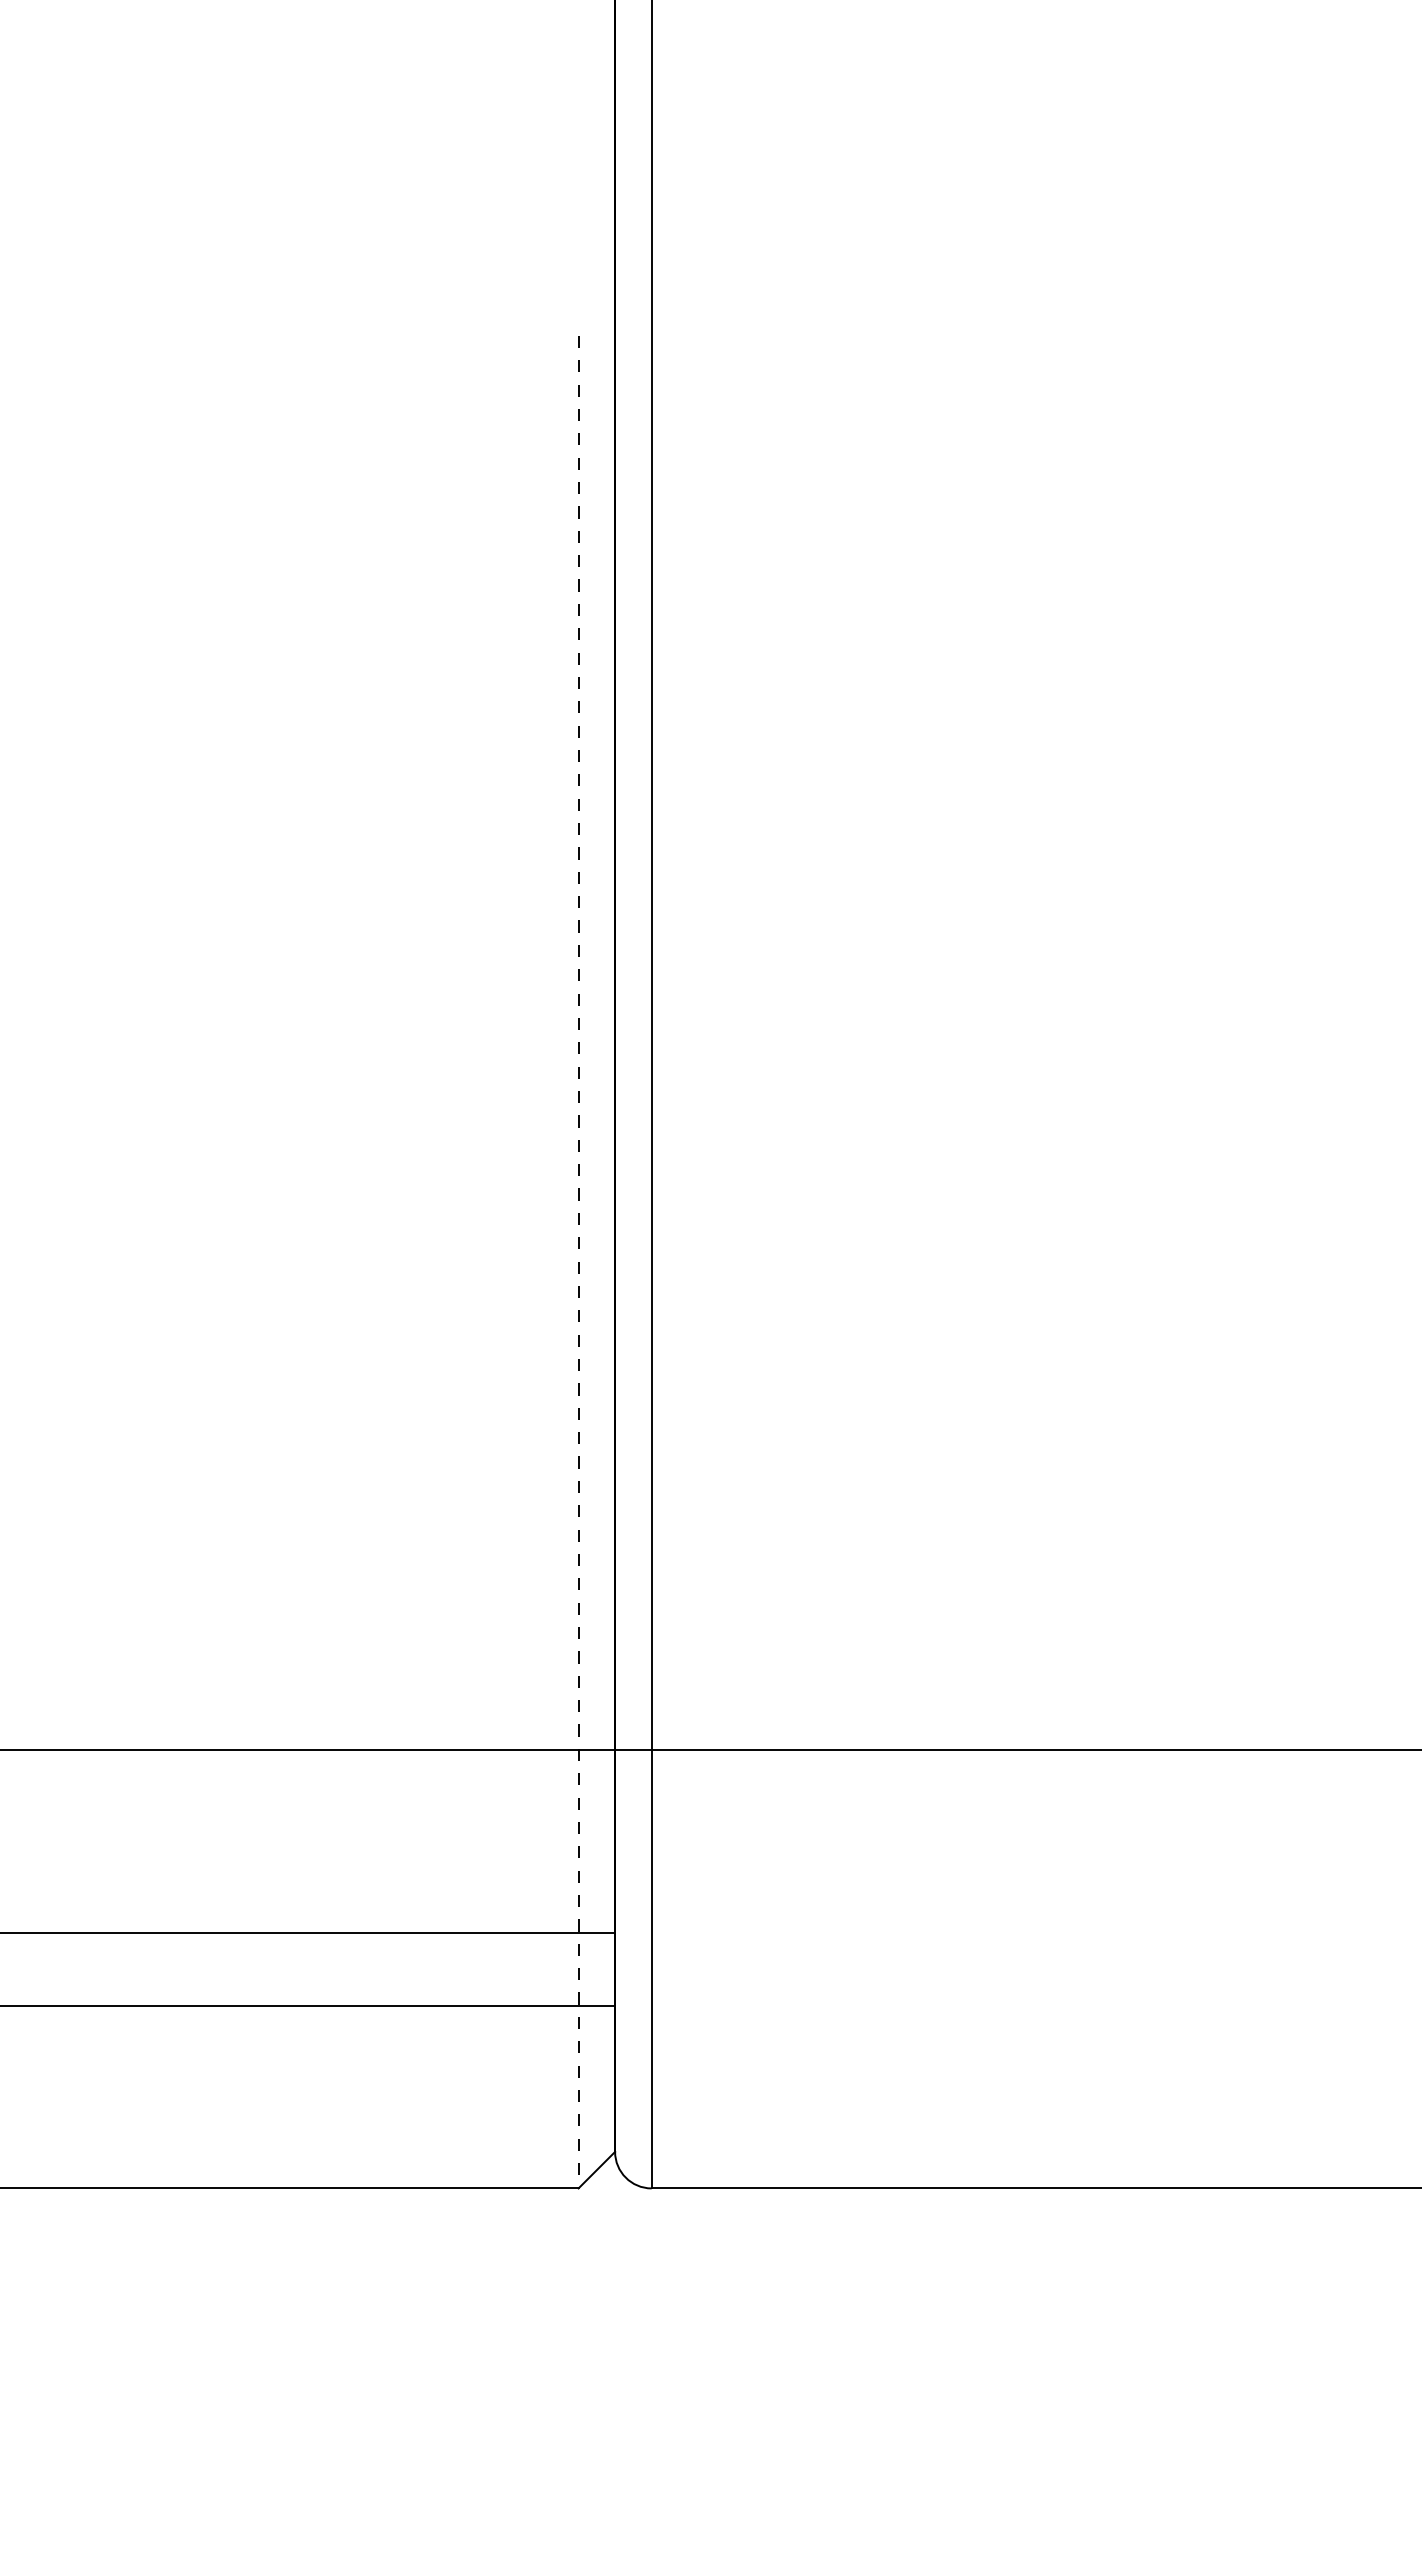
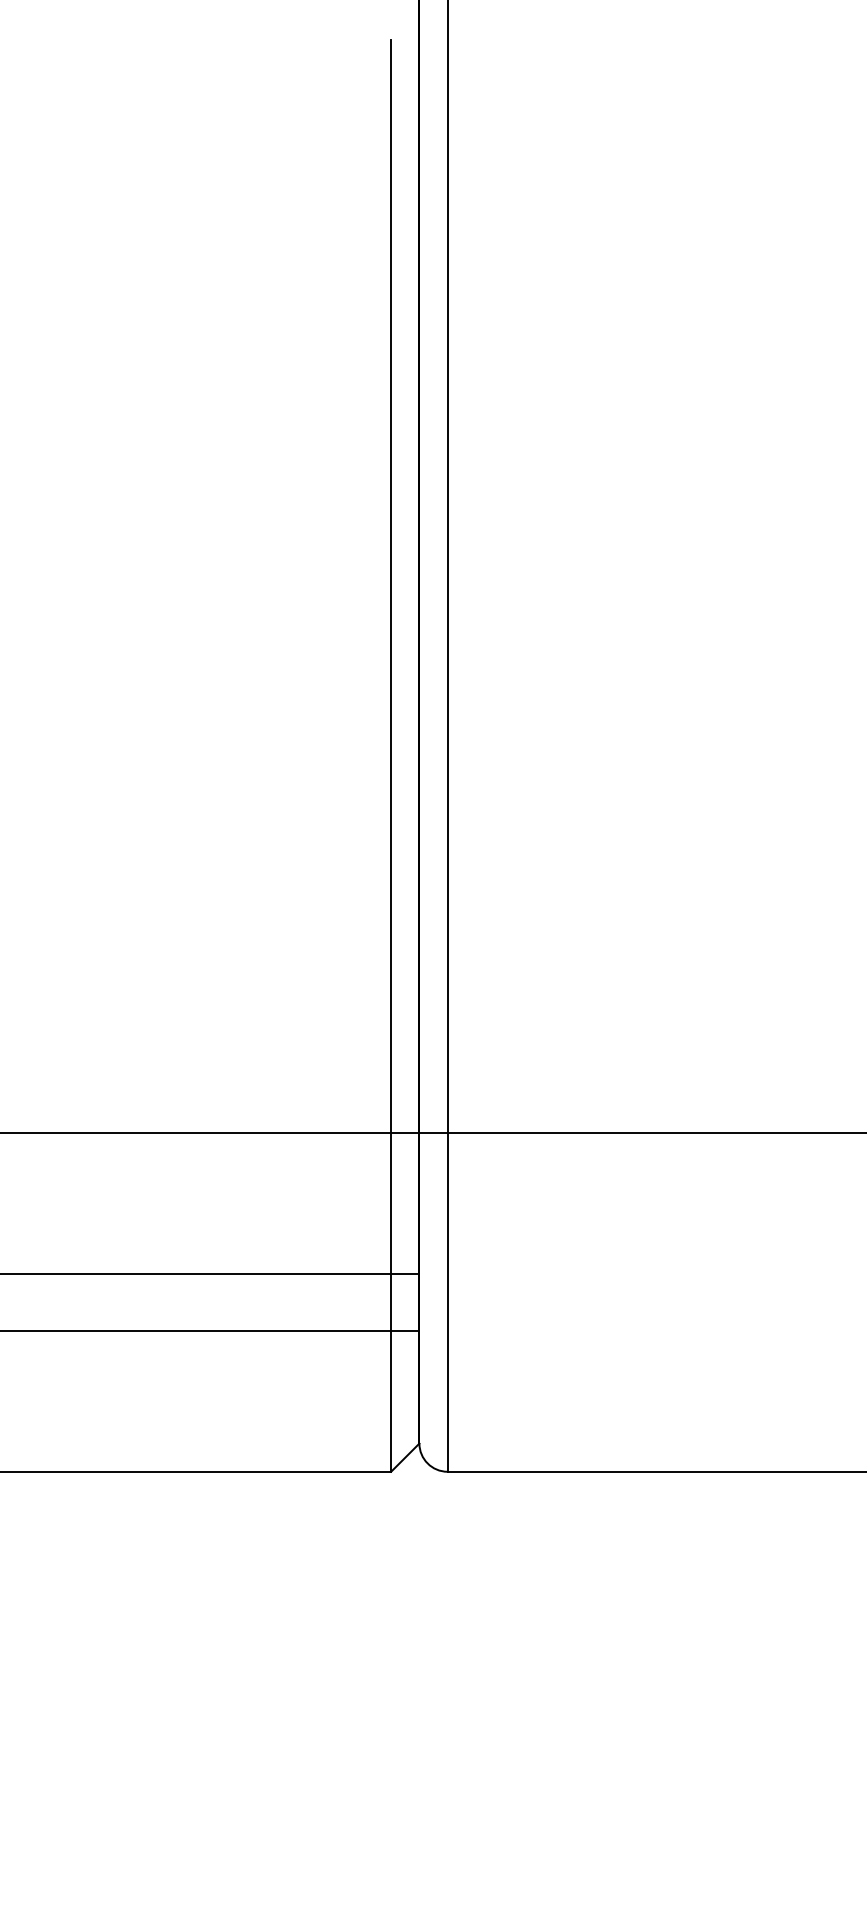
line: (578, 1262) -> (391, 756), dashed -> solid

